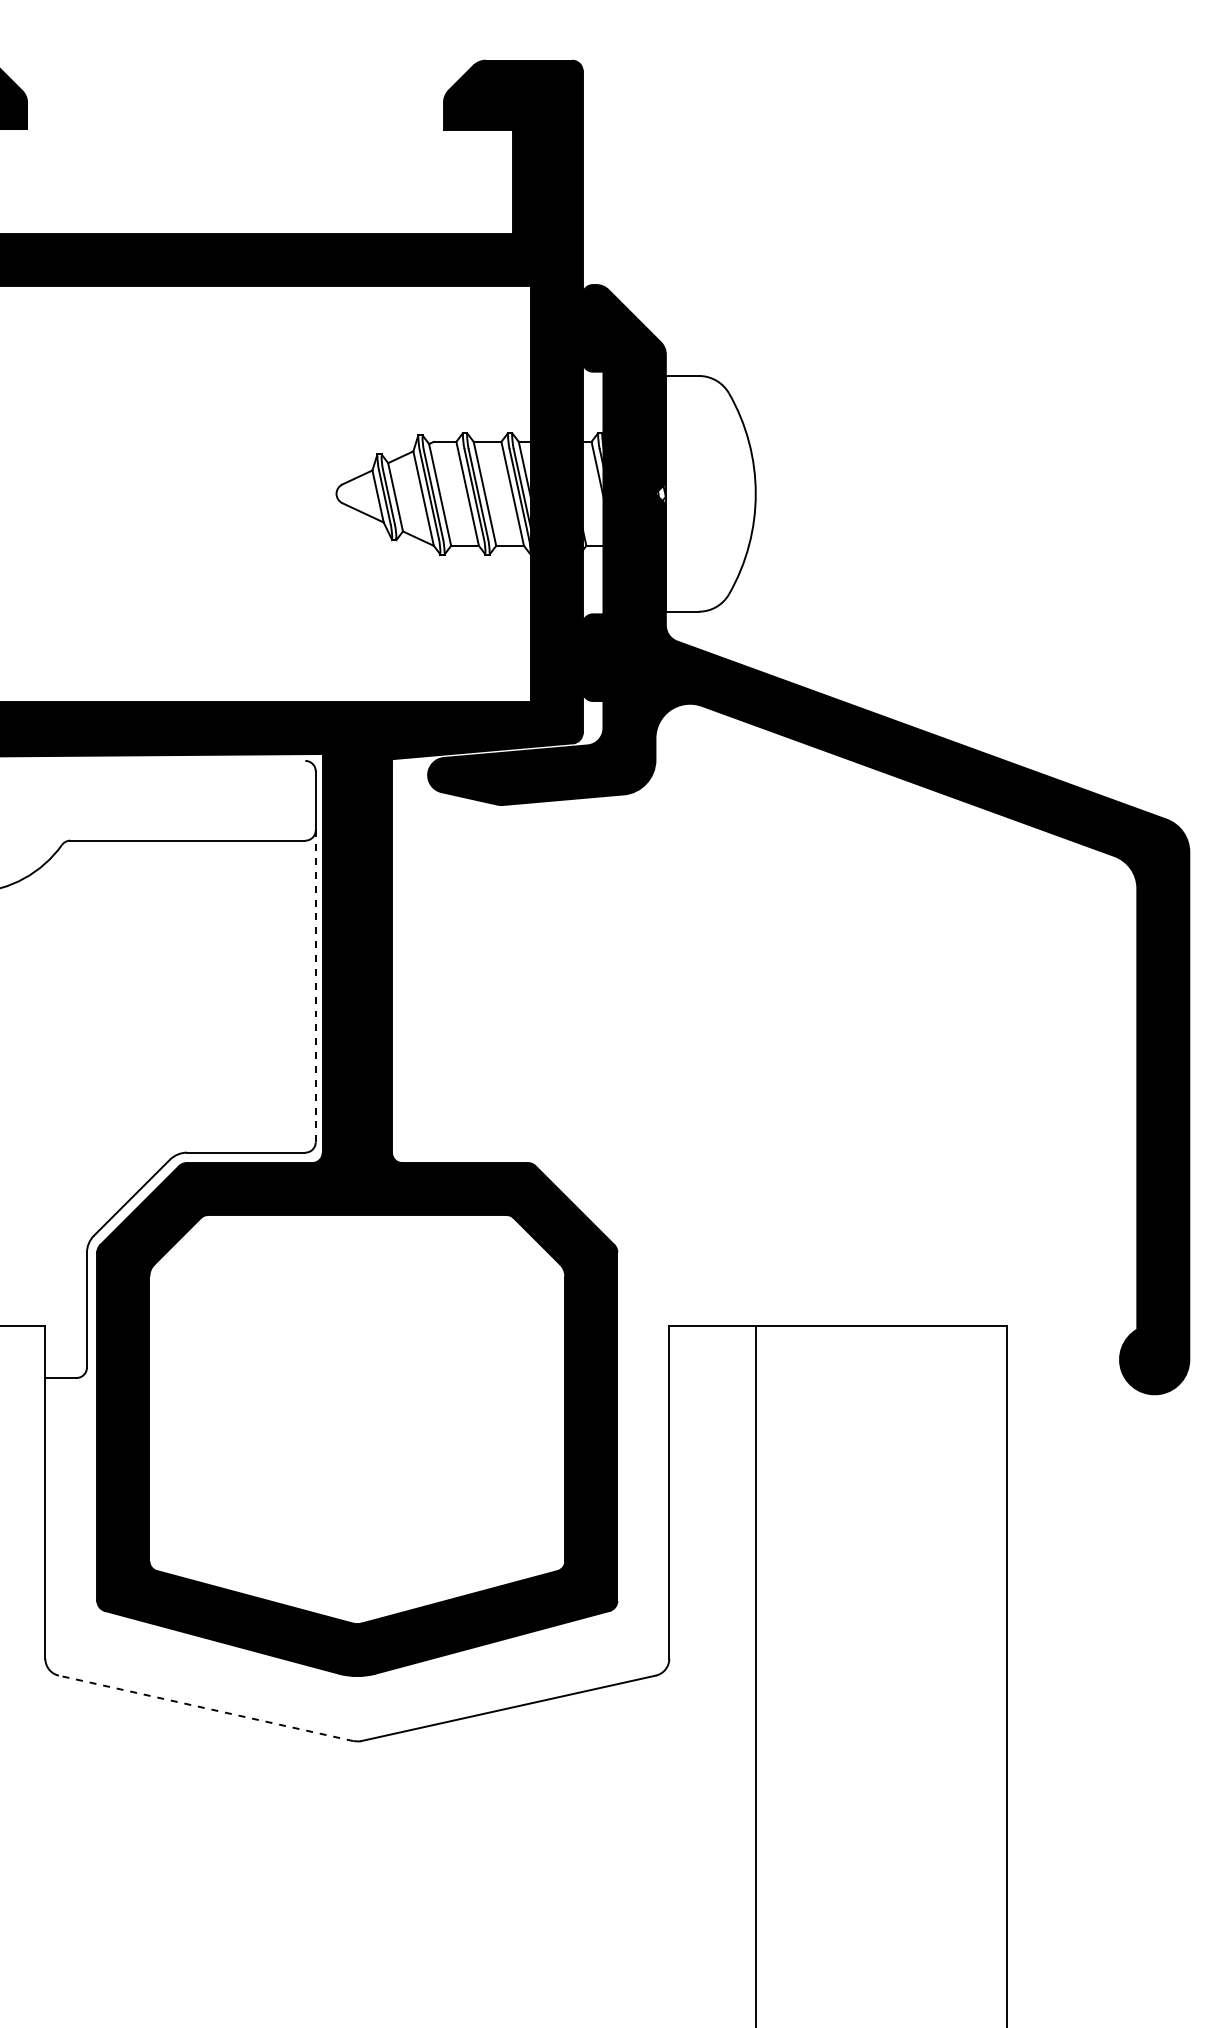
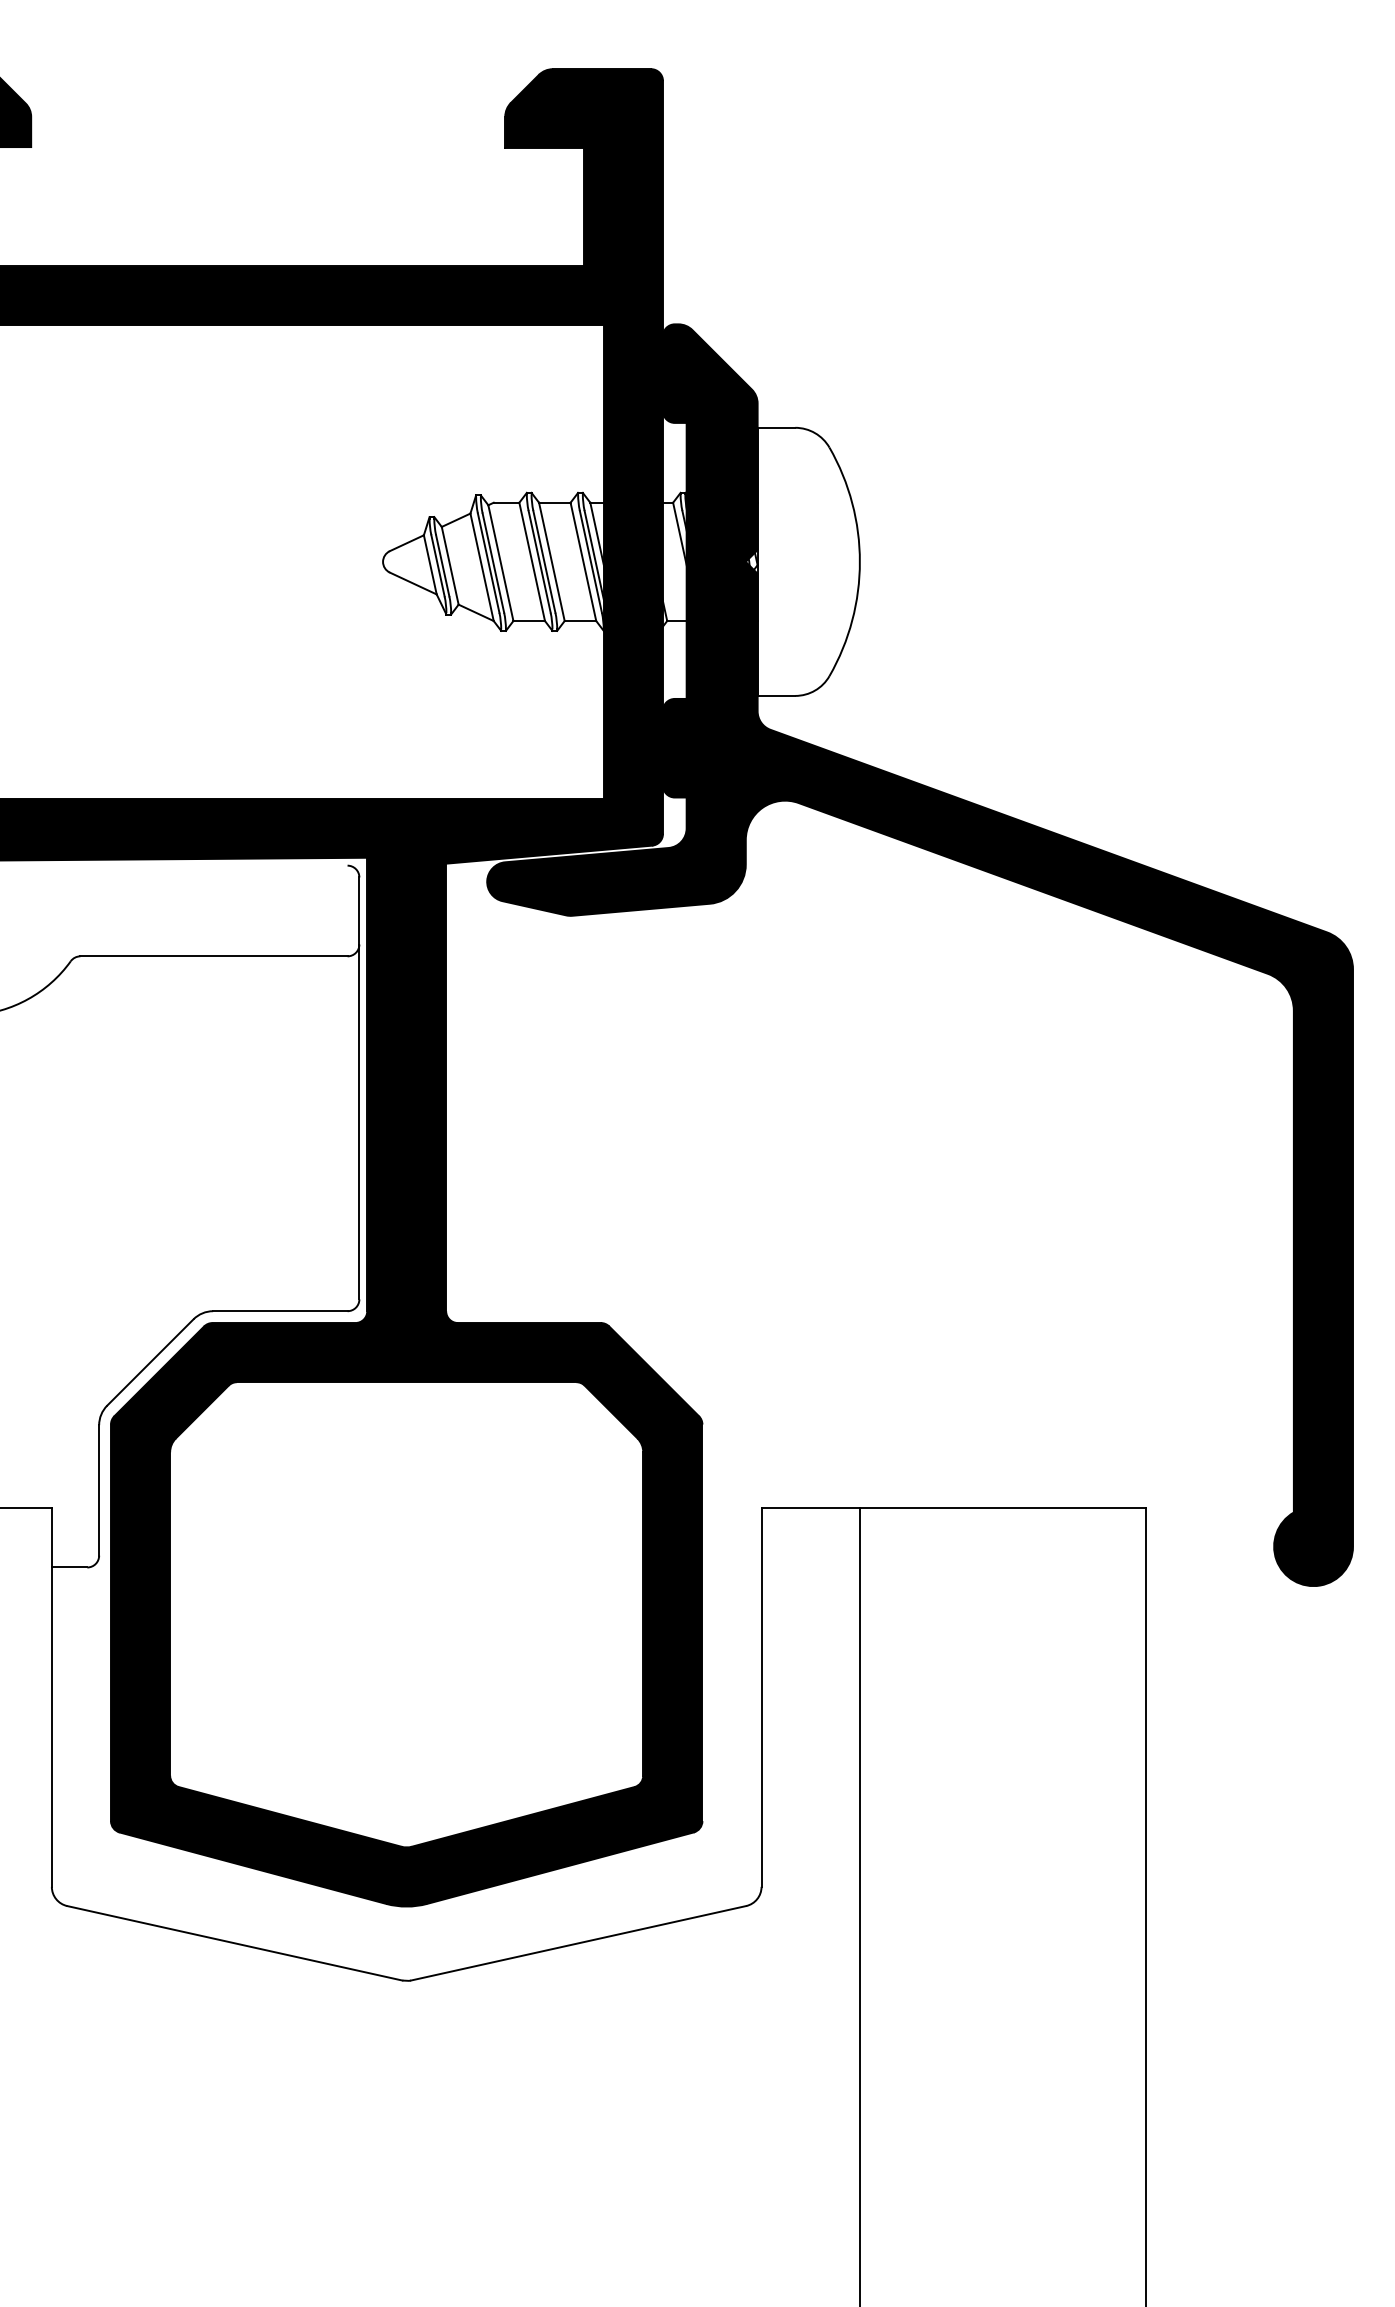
line: (315, 985) -> (359, 1121), dashed -> solid
line: (205, 1708) -> (234, 1943), dashed -> solid

